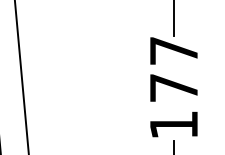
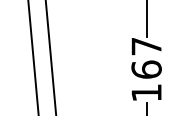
text: (173, 87) -> (146, 69), 177 -> 167

